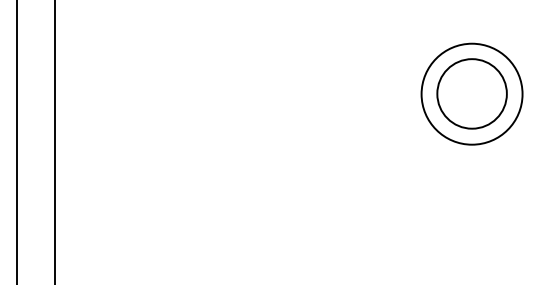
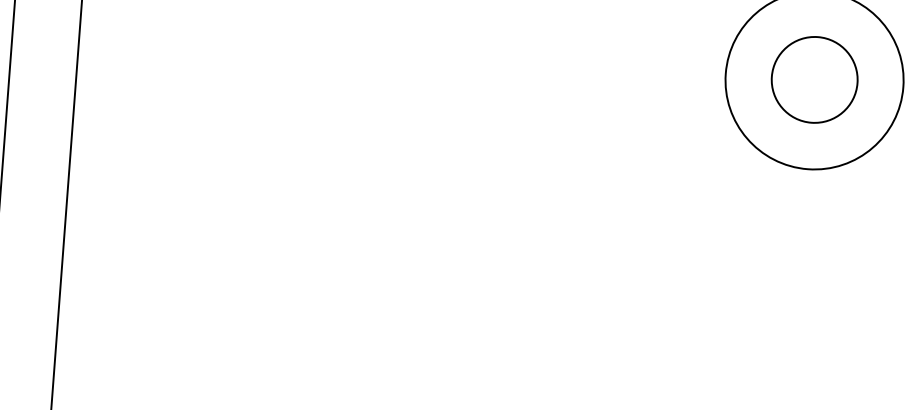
circle: (471, 93) -> (813, 79), size x0.7

